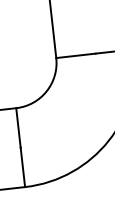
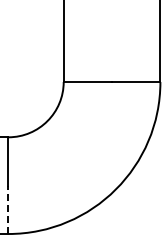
line: (22, 167) -> (8, 209), solid -> dashed

